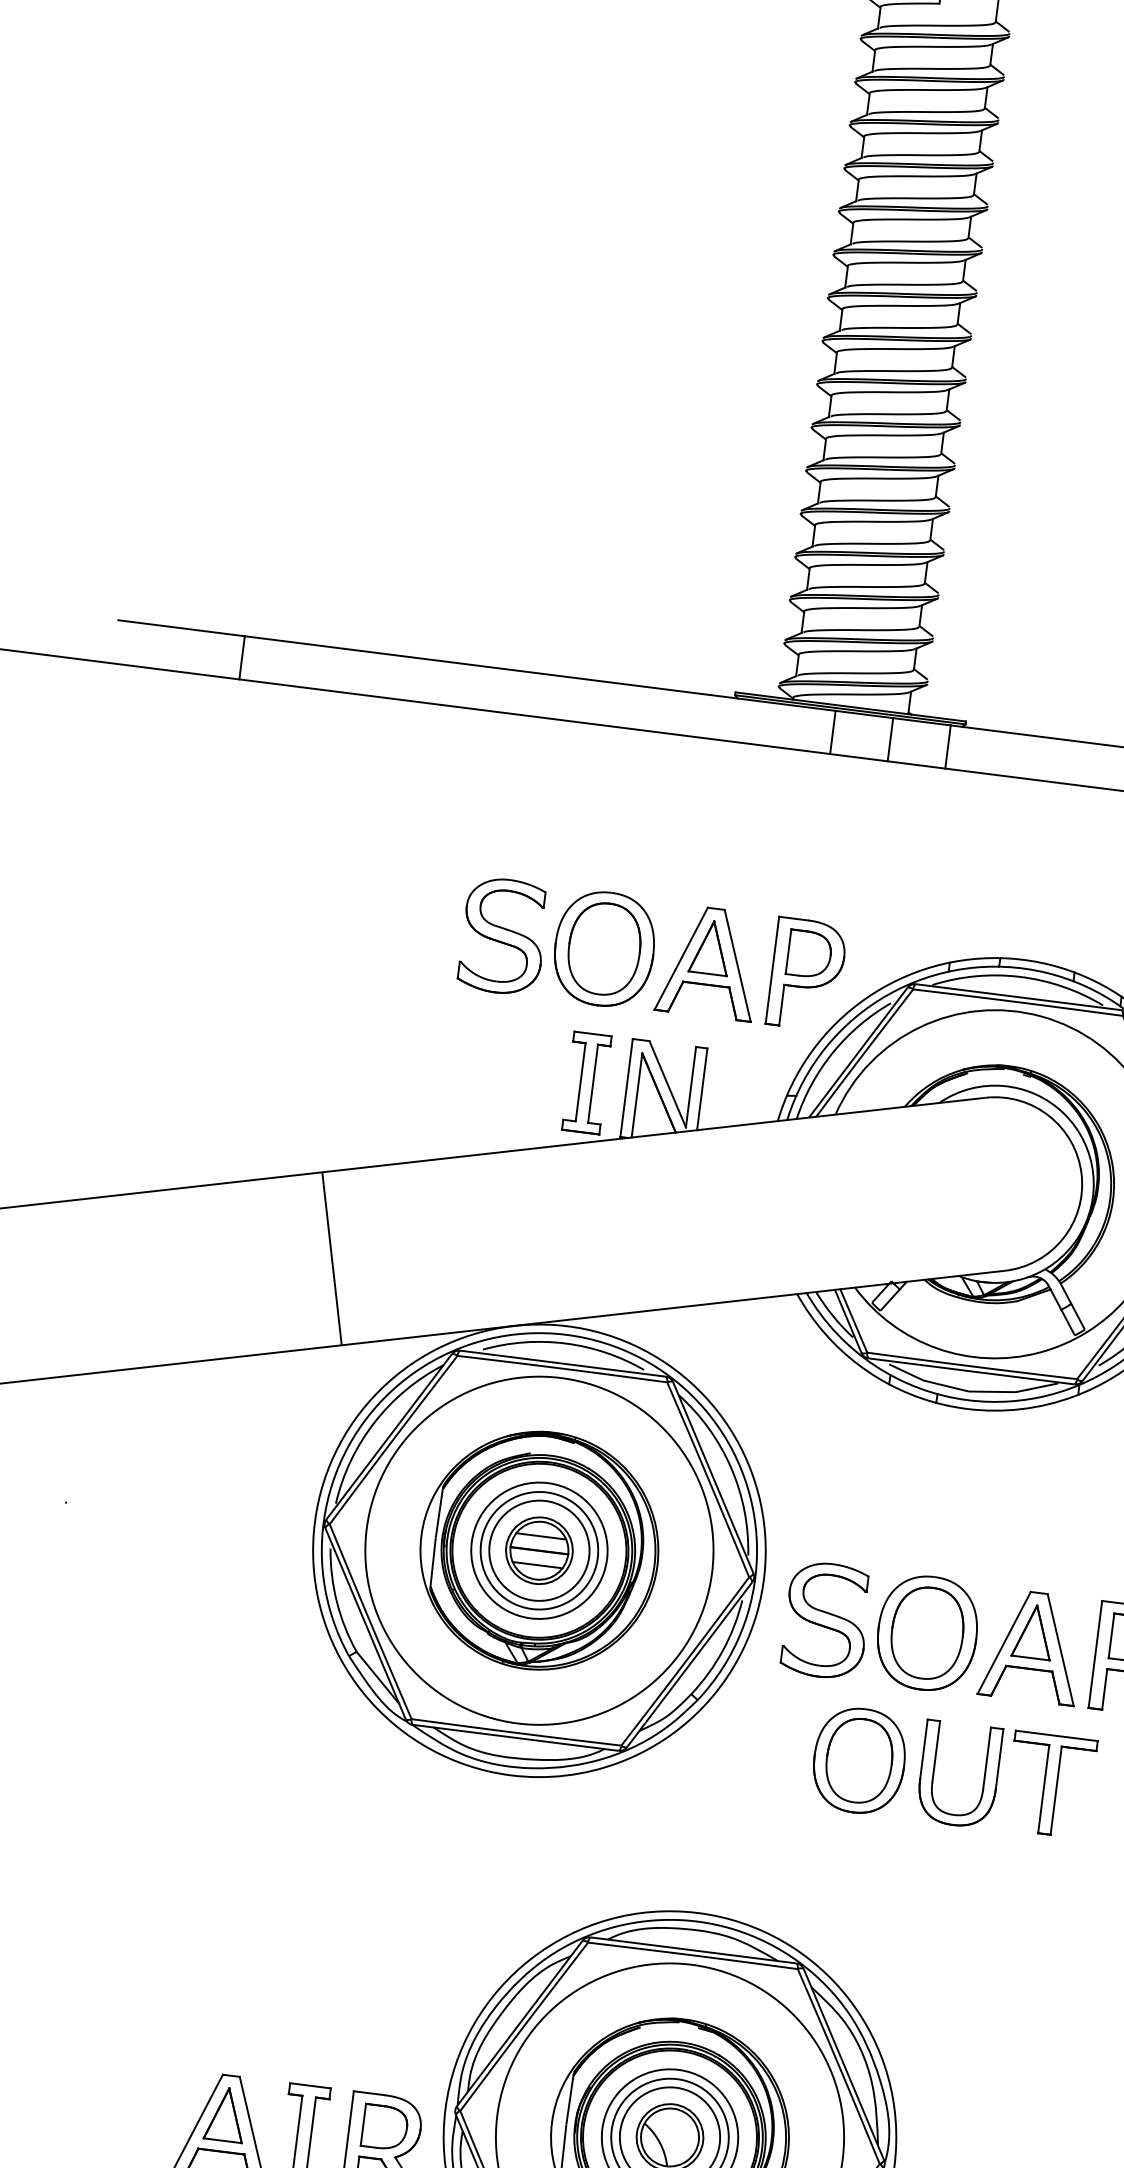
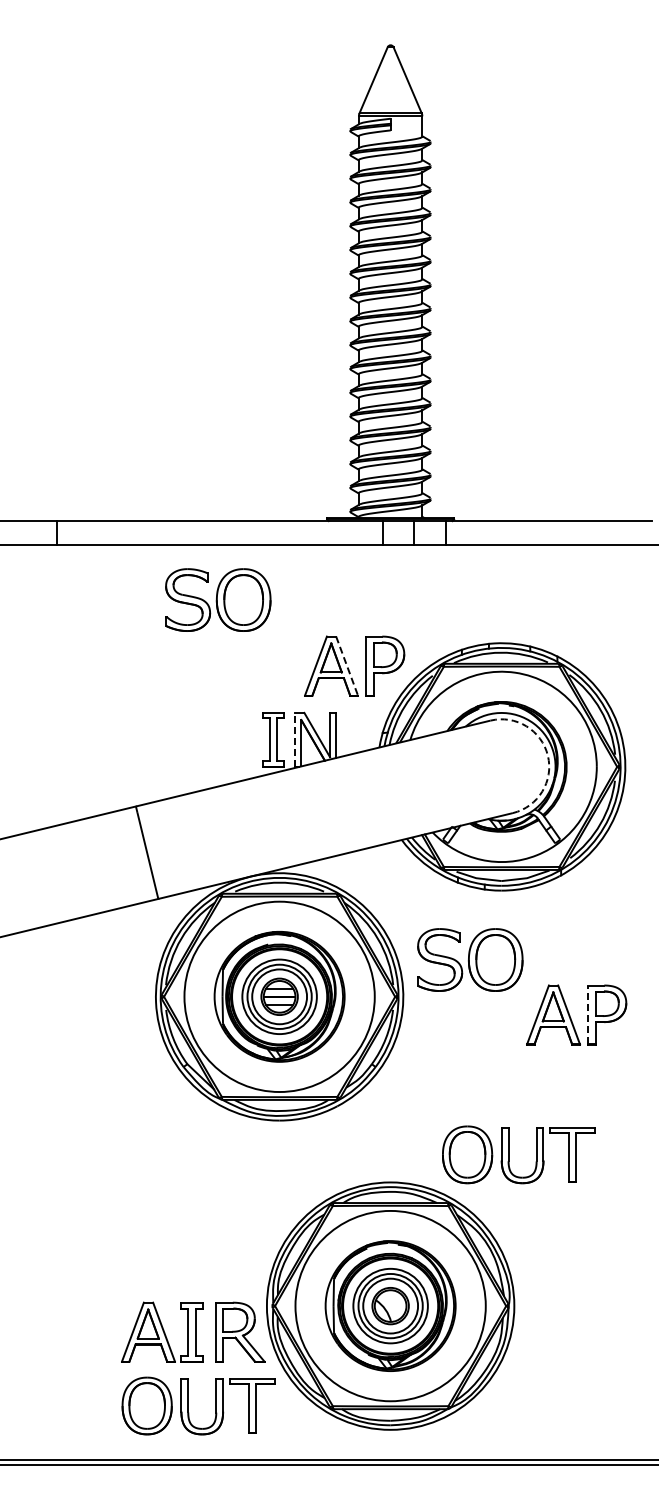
part: (558, 942) -> (218, 599), moved
line: (738, 966) -> (347, 666), solid -> dashed
line: (627, 1087) -> (295, 739), solid -> dashed
arc: (1080, 1174) -> (547, 755), solid -> dashed
part: (881, 1626) -> (470, 959), moved
line: (1095, 1653) -> (588, 1014), solid -> dashed
part: (935, 1769) -> (509, 1154), moved

